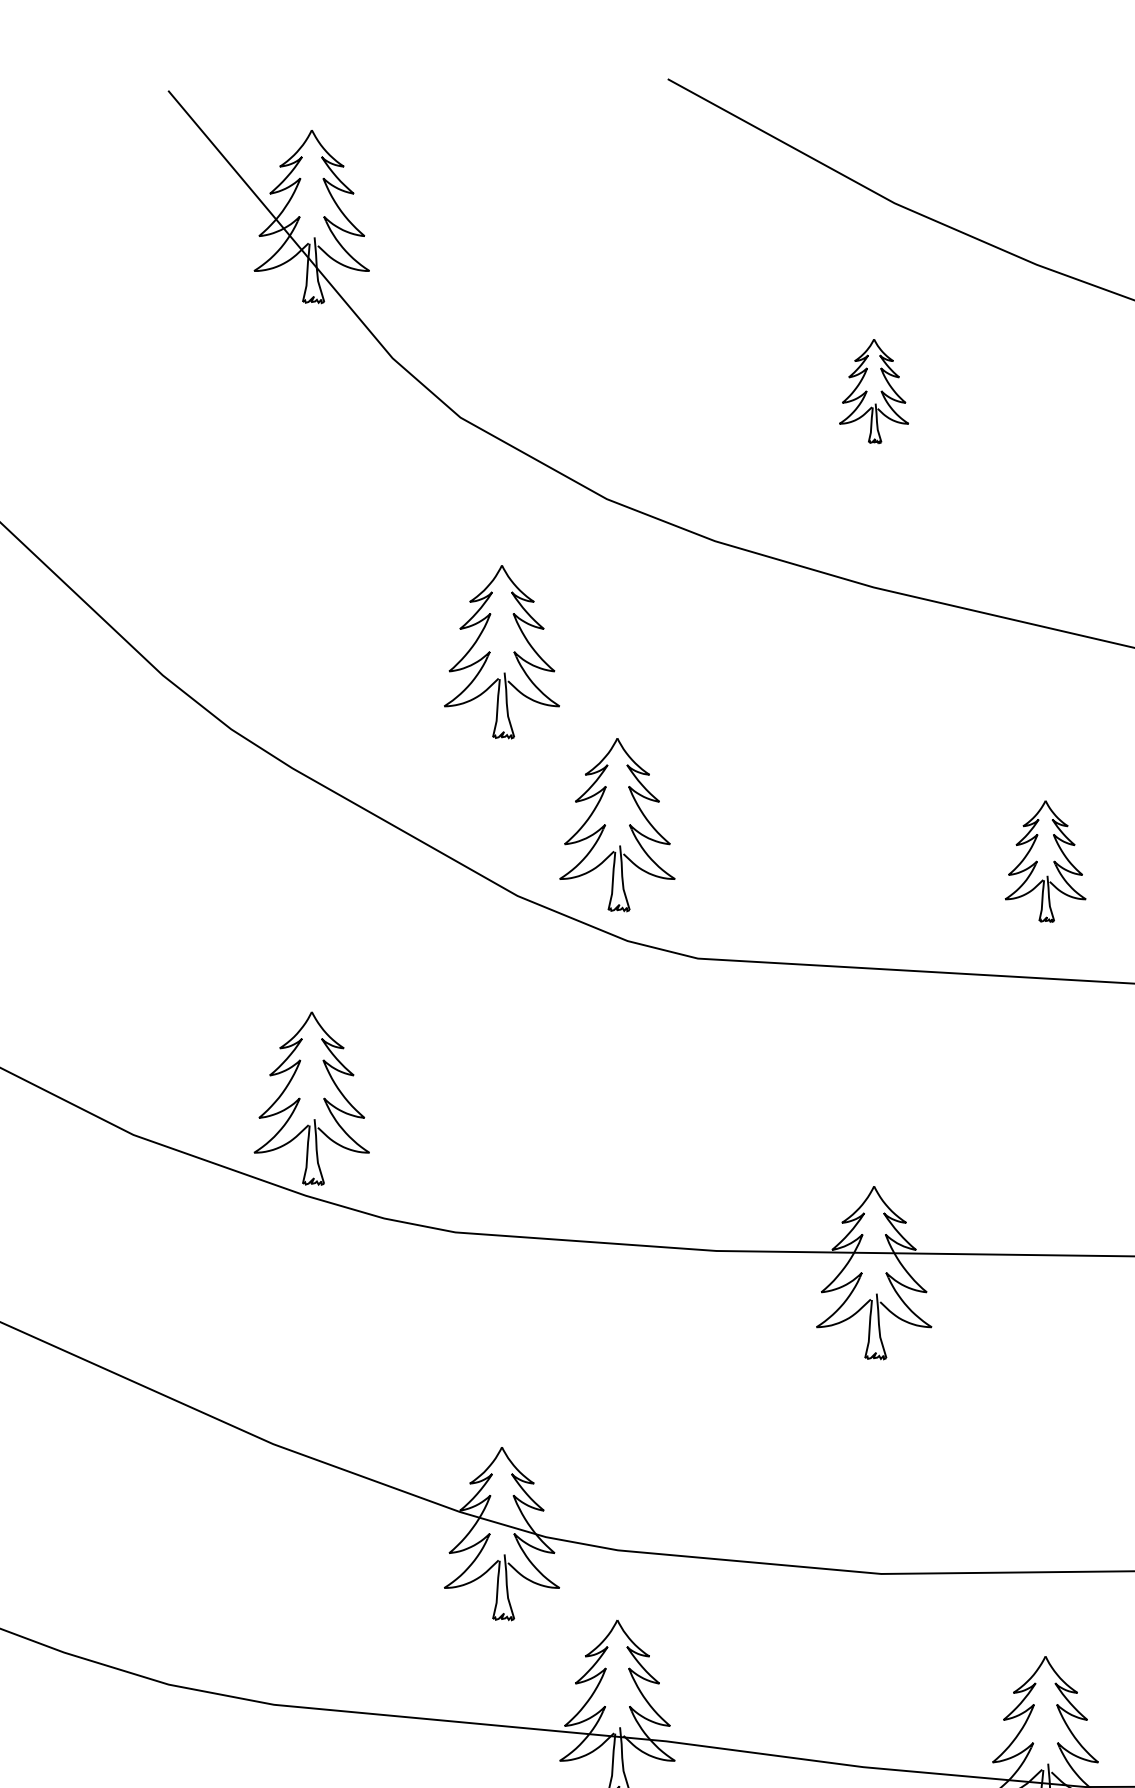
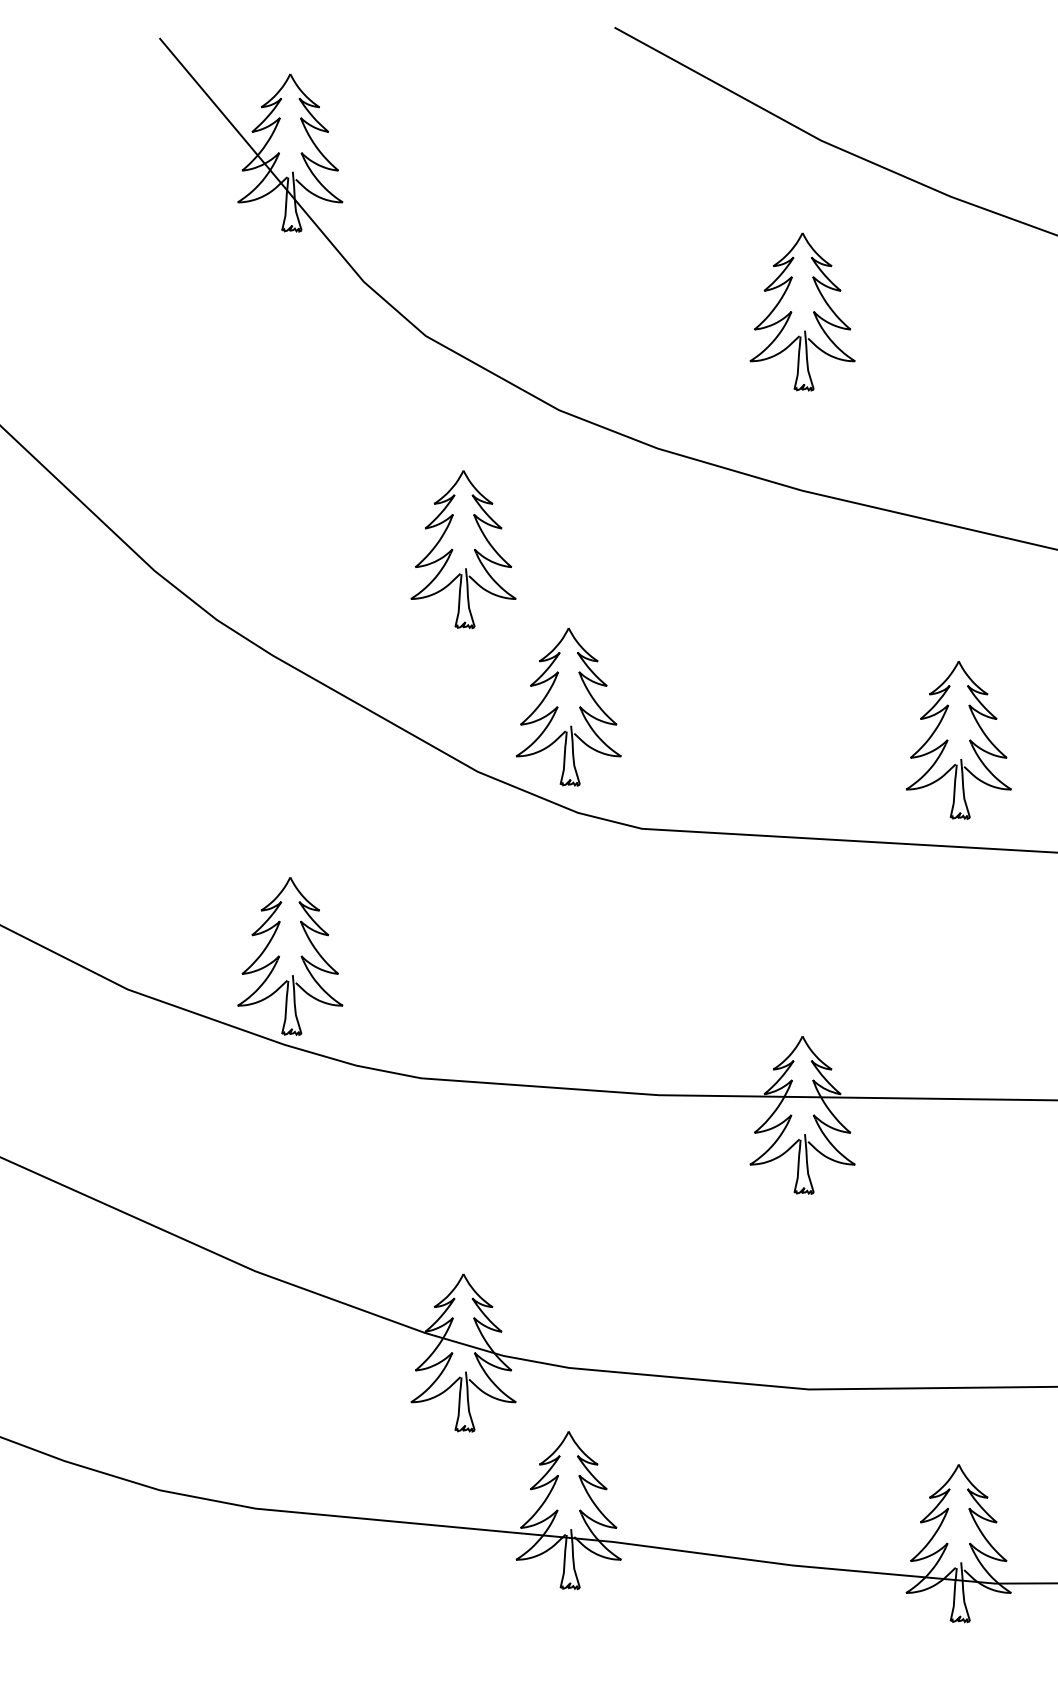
part: (874, 390) -> (802, 311), size x1.67
part: (1045, 861) -> (958, 740), size x1.43

